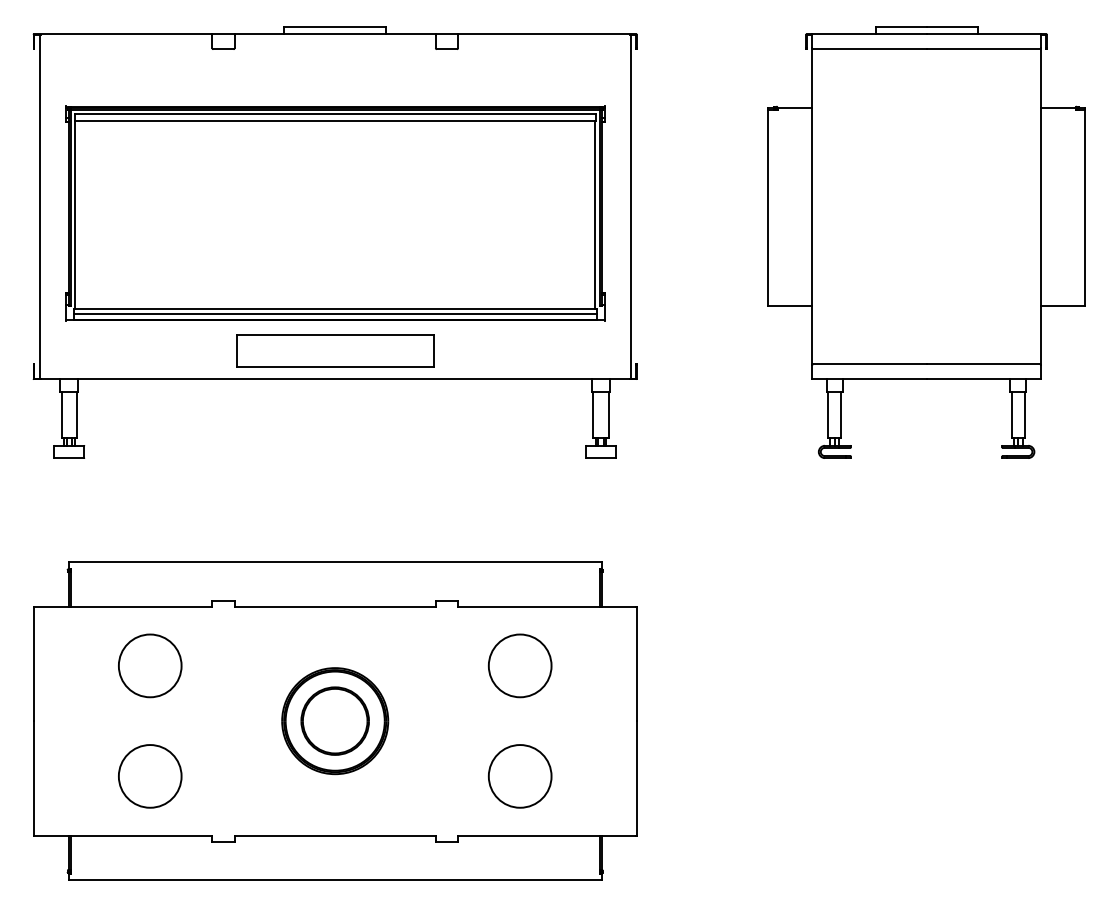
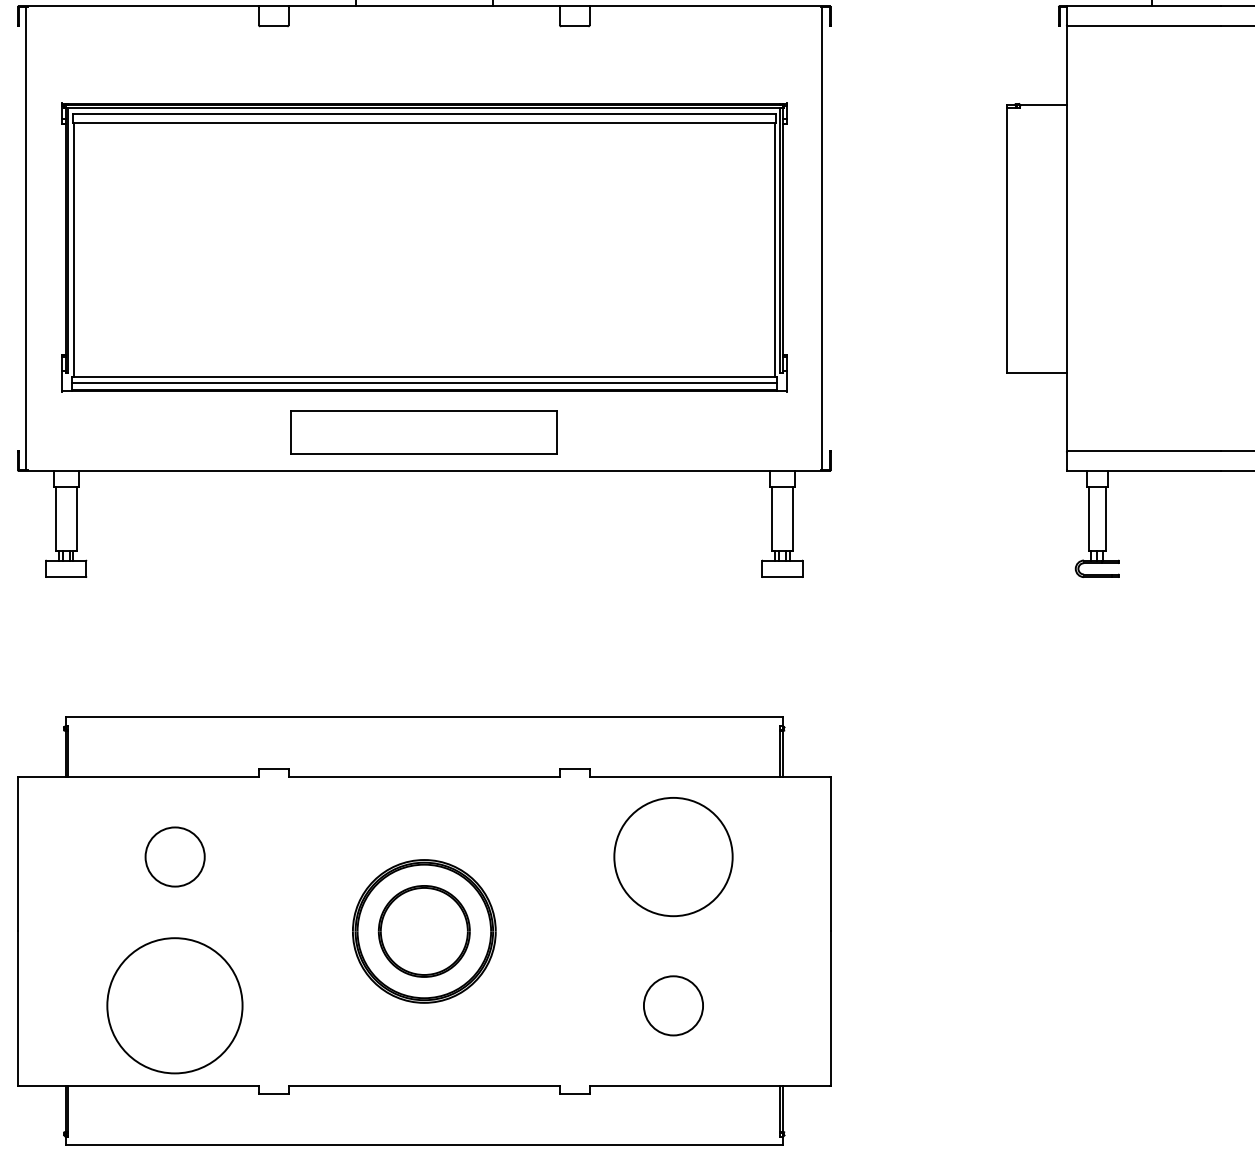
circle: (149, 665) -> (174, 856), size x0.7
circle: (519, 665) -> (672, 856), size x1.4
circle: (150, 776) -> (175, 1005), size x1.6
circle: (519, 776) -> (672, 1005), size x0.7

